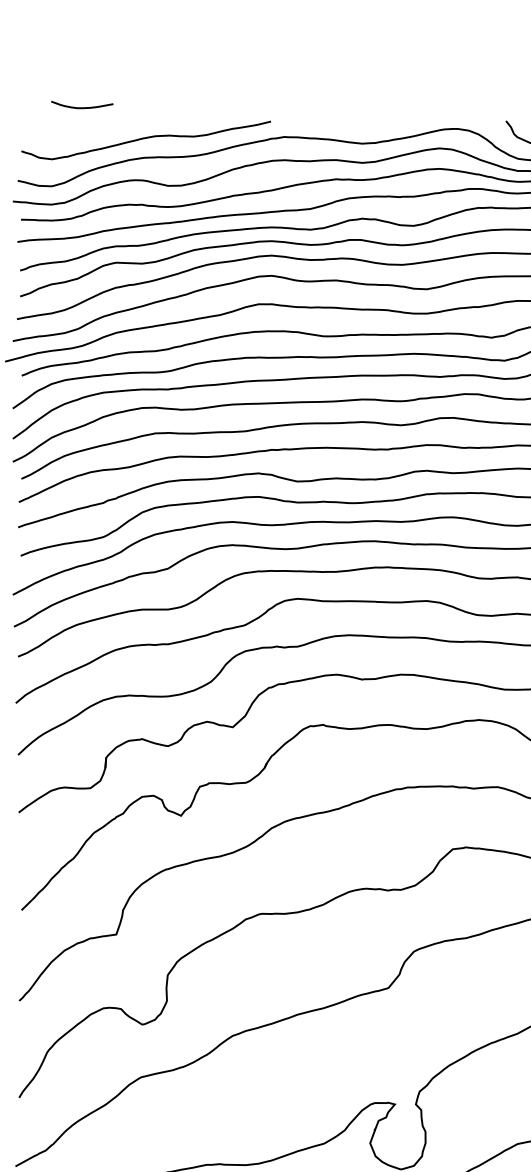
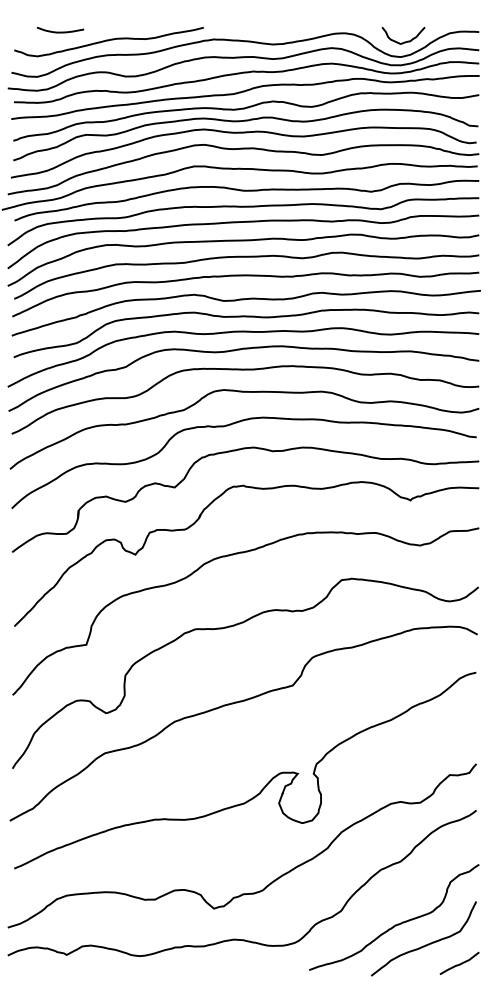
curve: (82, 106) -> (60, 31), moved

